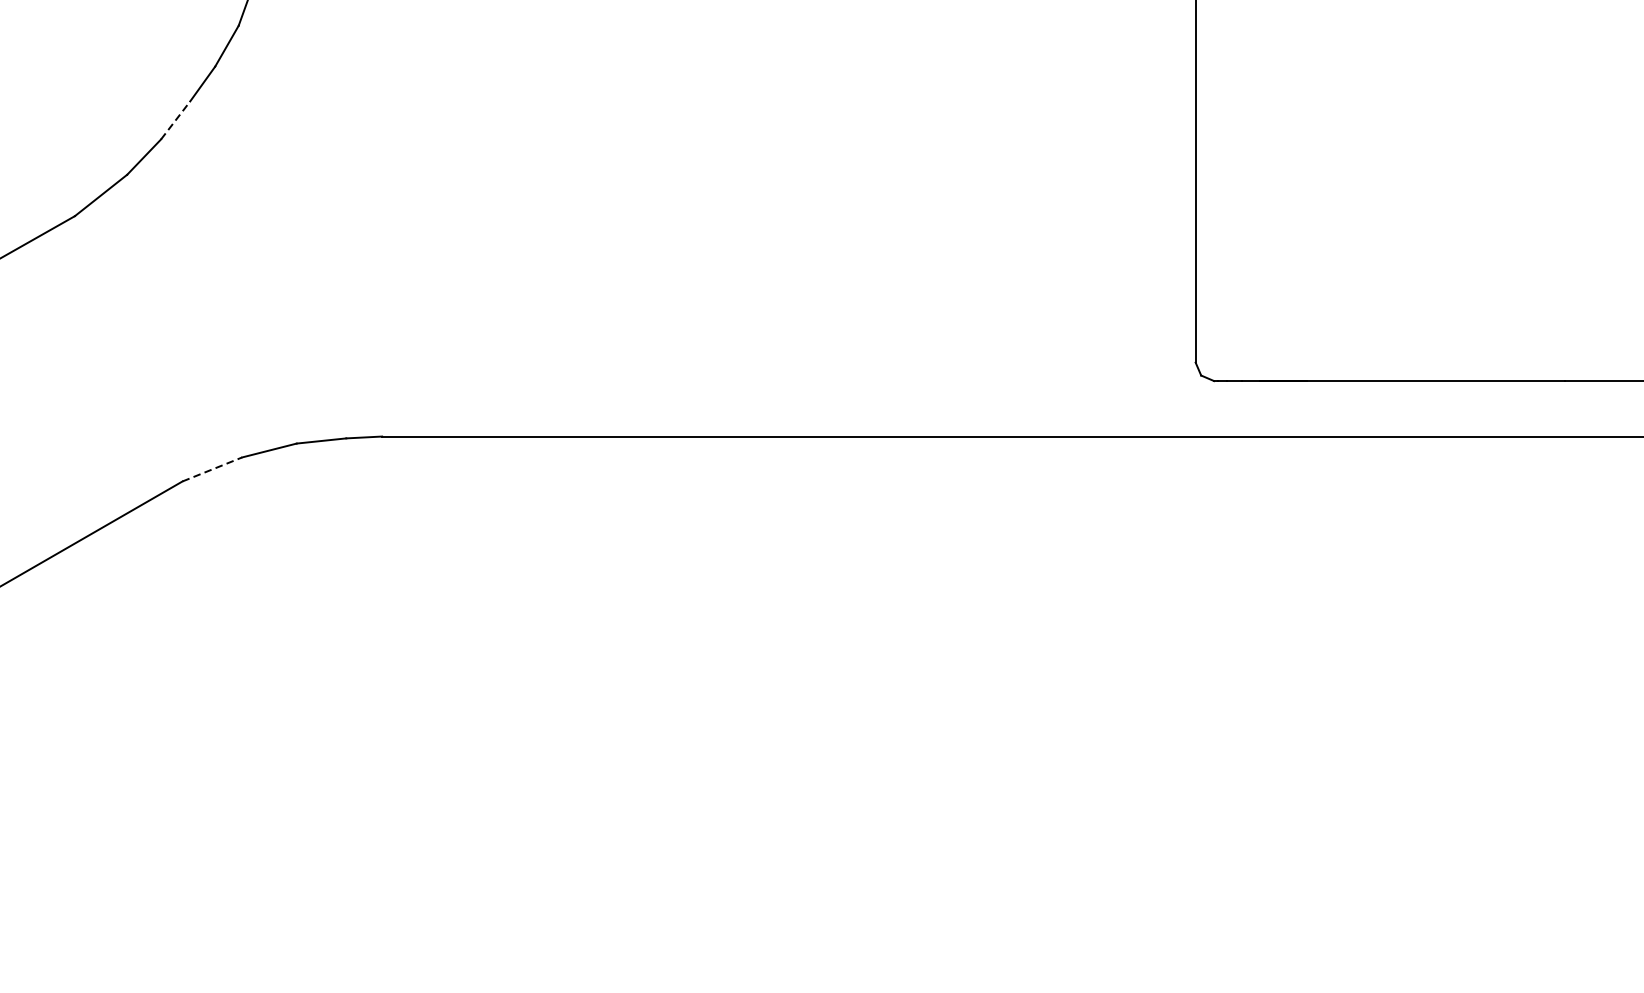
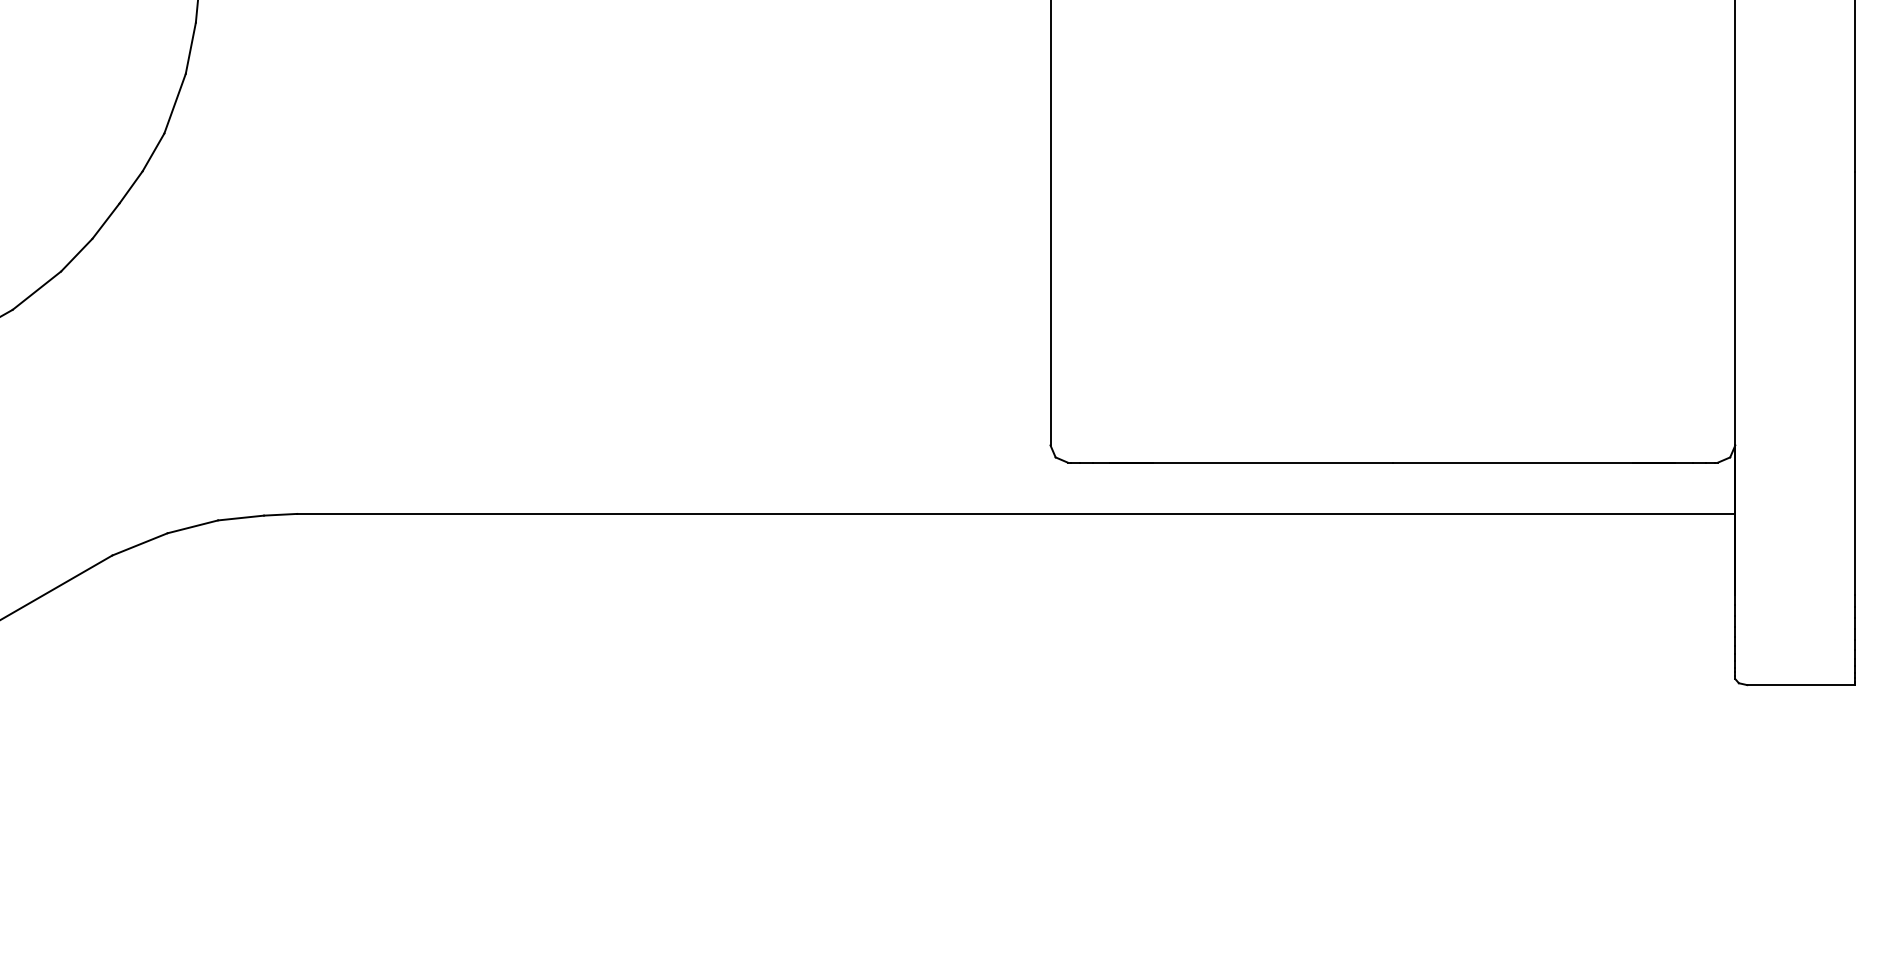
line: (176, 119) -> (106, 220), dashed -> solid
line: (211, 469) -> (139, 544), dashed -> solid

